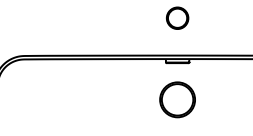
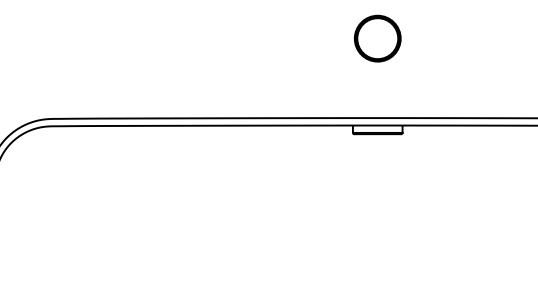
part: (177, 99) -> (377, 211), removed

